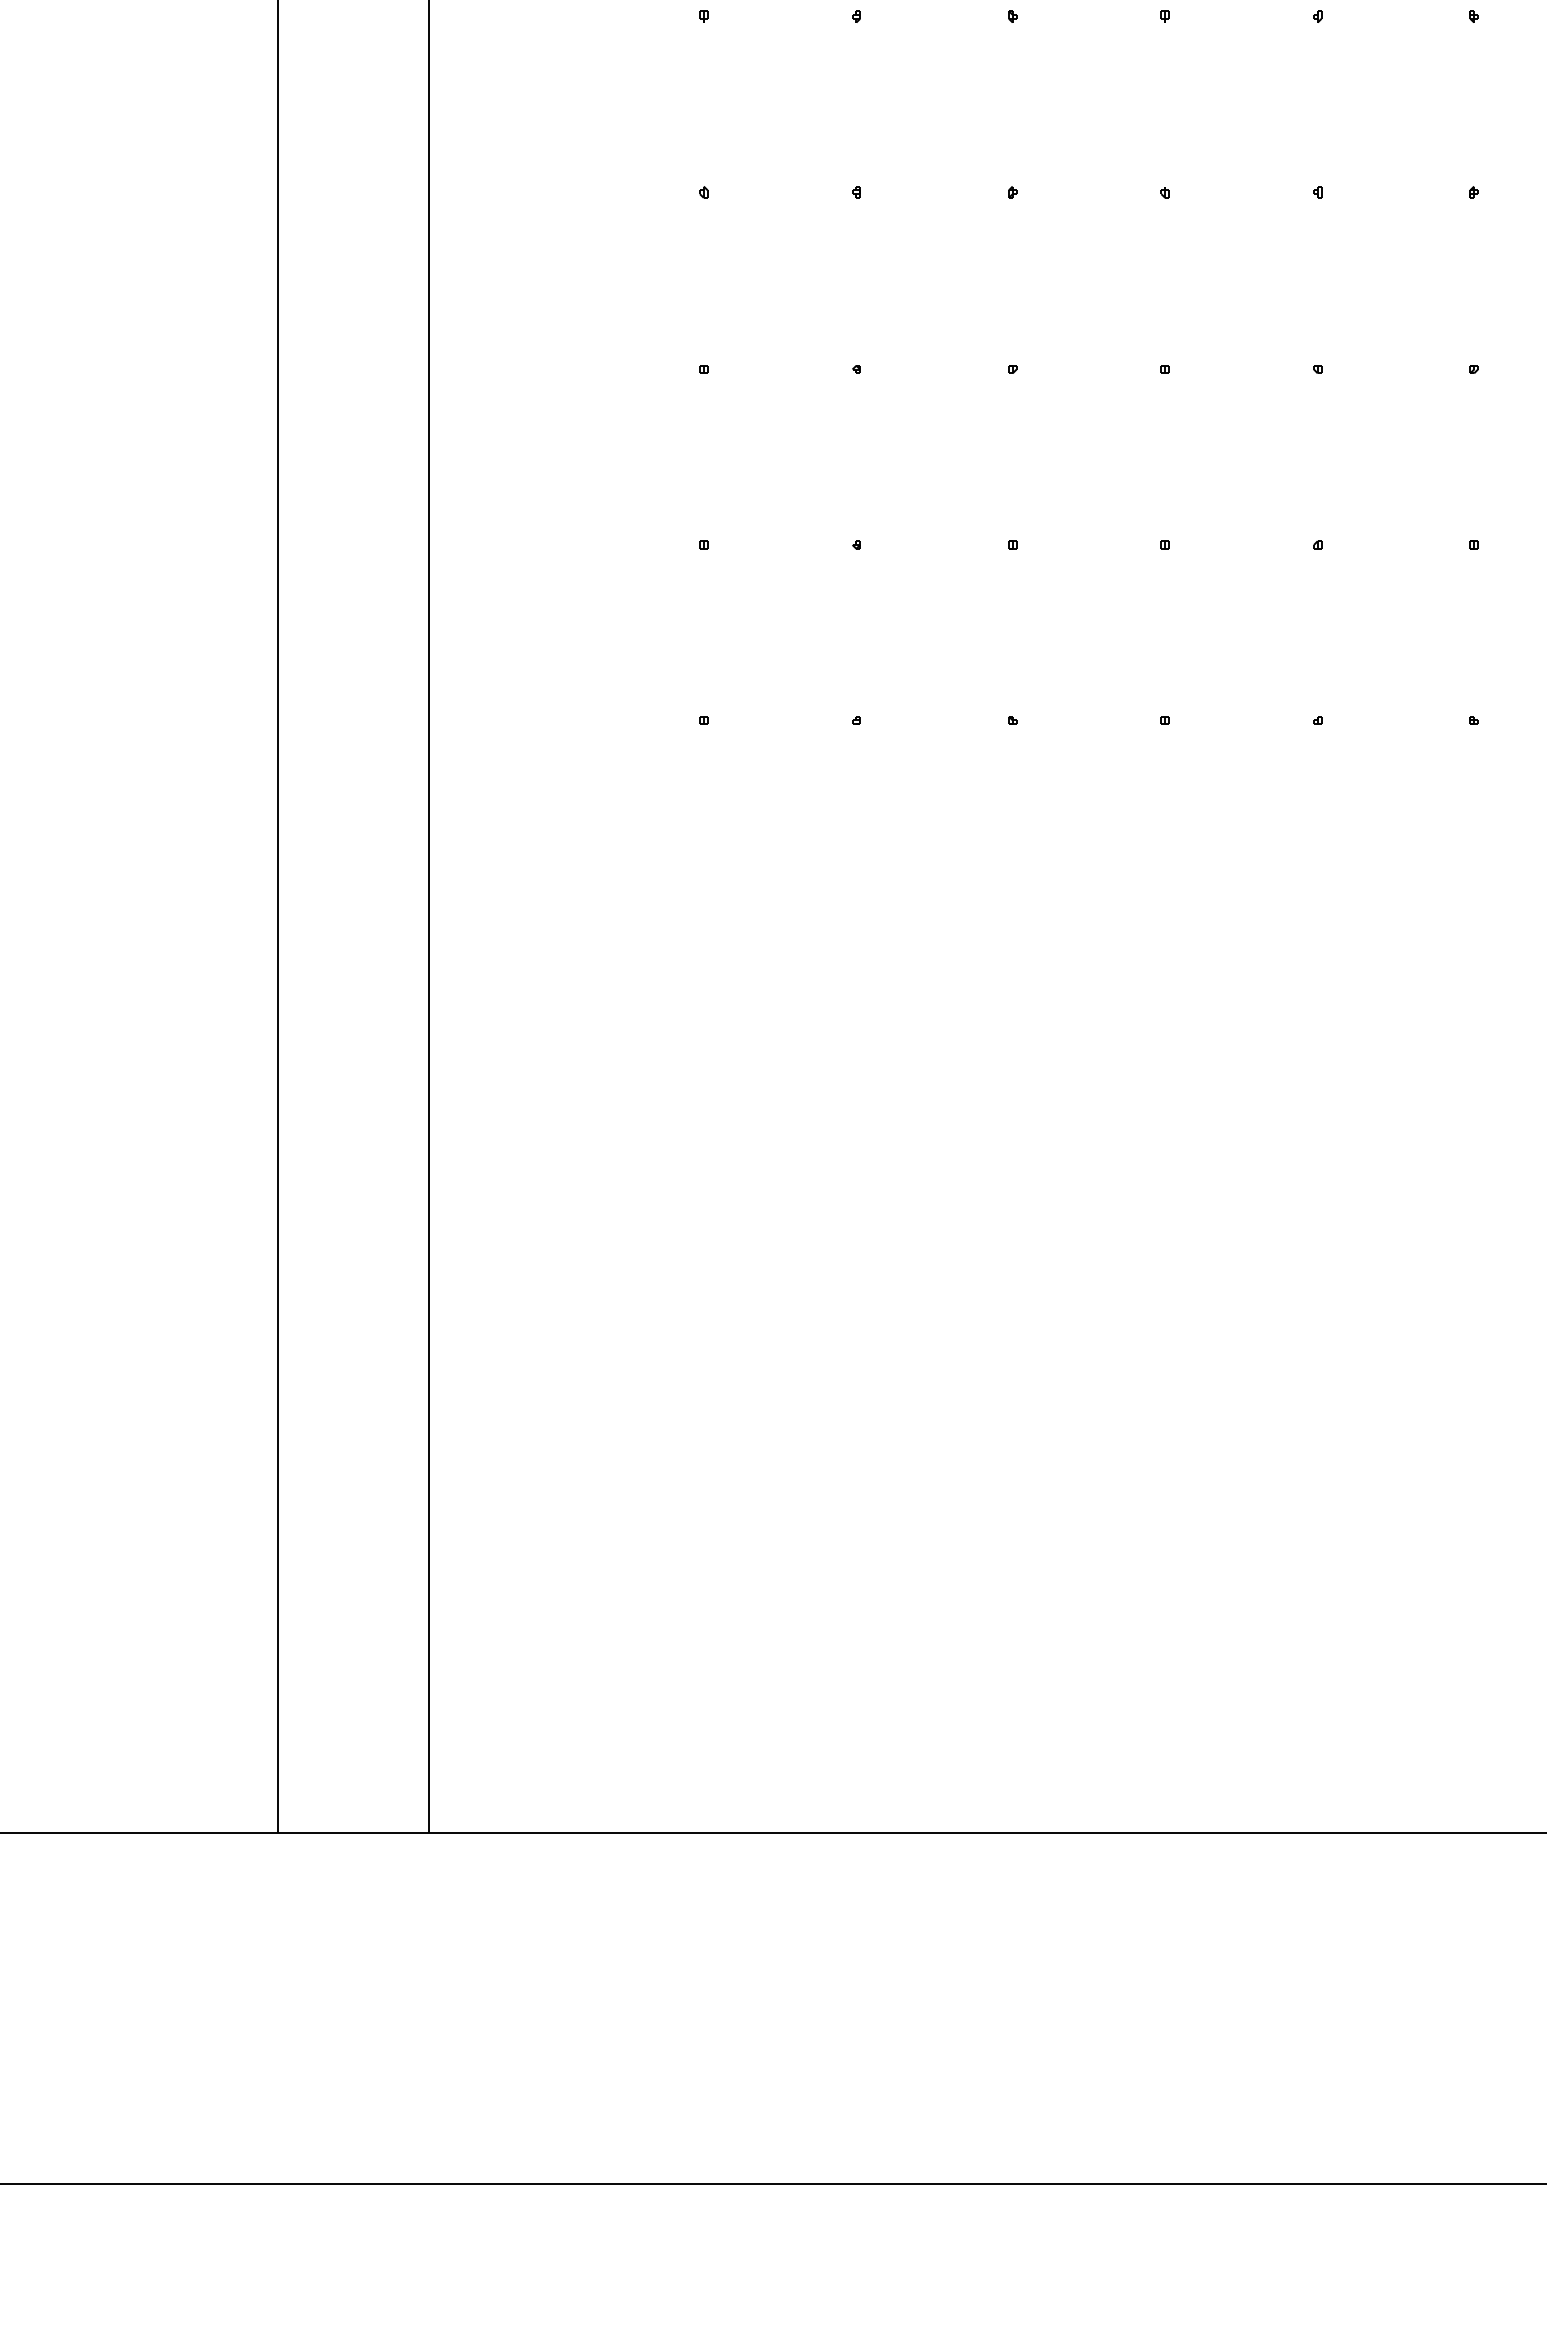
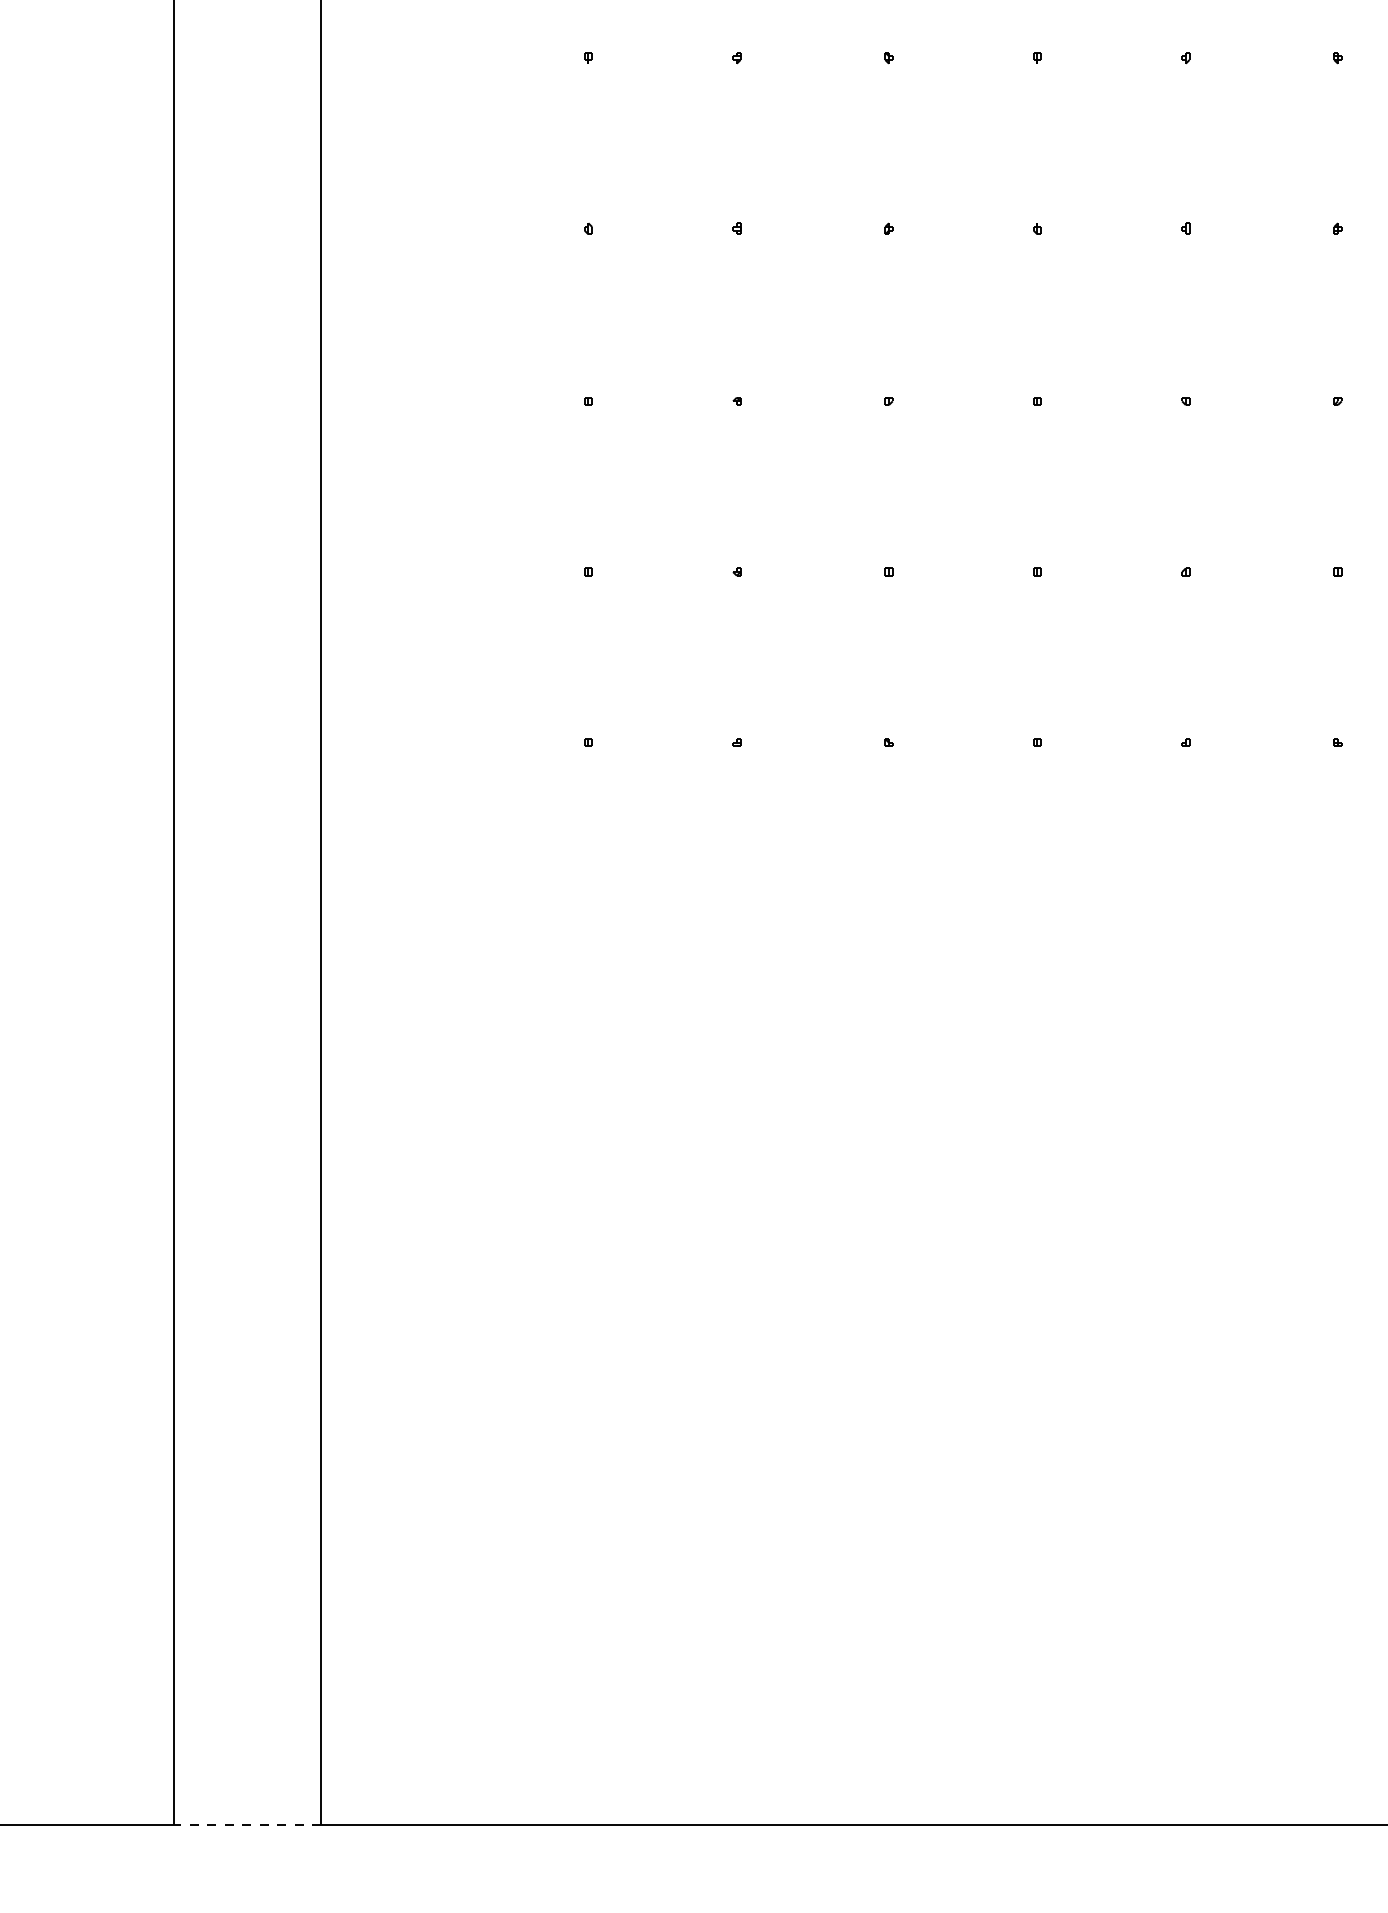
line: (353, 1832) -> (247, 1824), solid -> dashed

